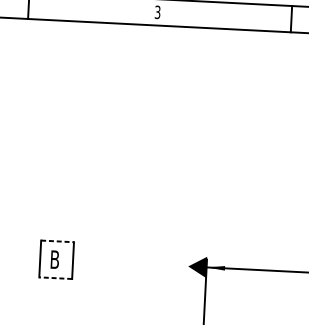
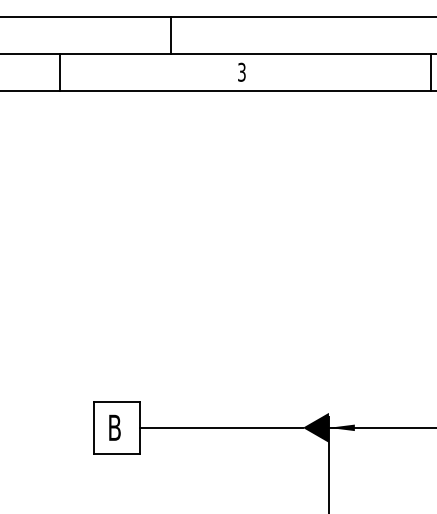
line: (57, 241) -> (117, 401), dashed -> solid
line: (130, 263) -> (221, 427), added
line: (55, 277) -> (116, 453), dashed -> solid

